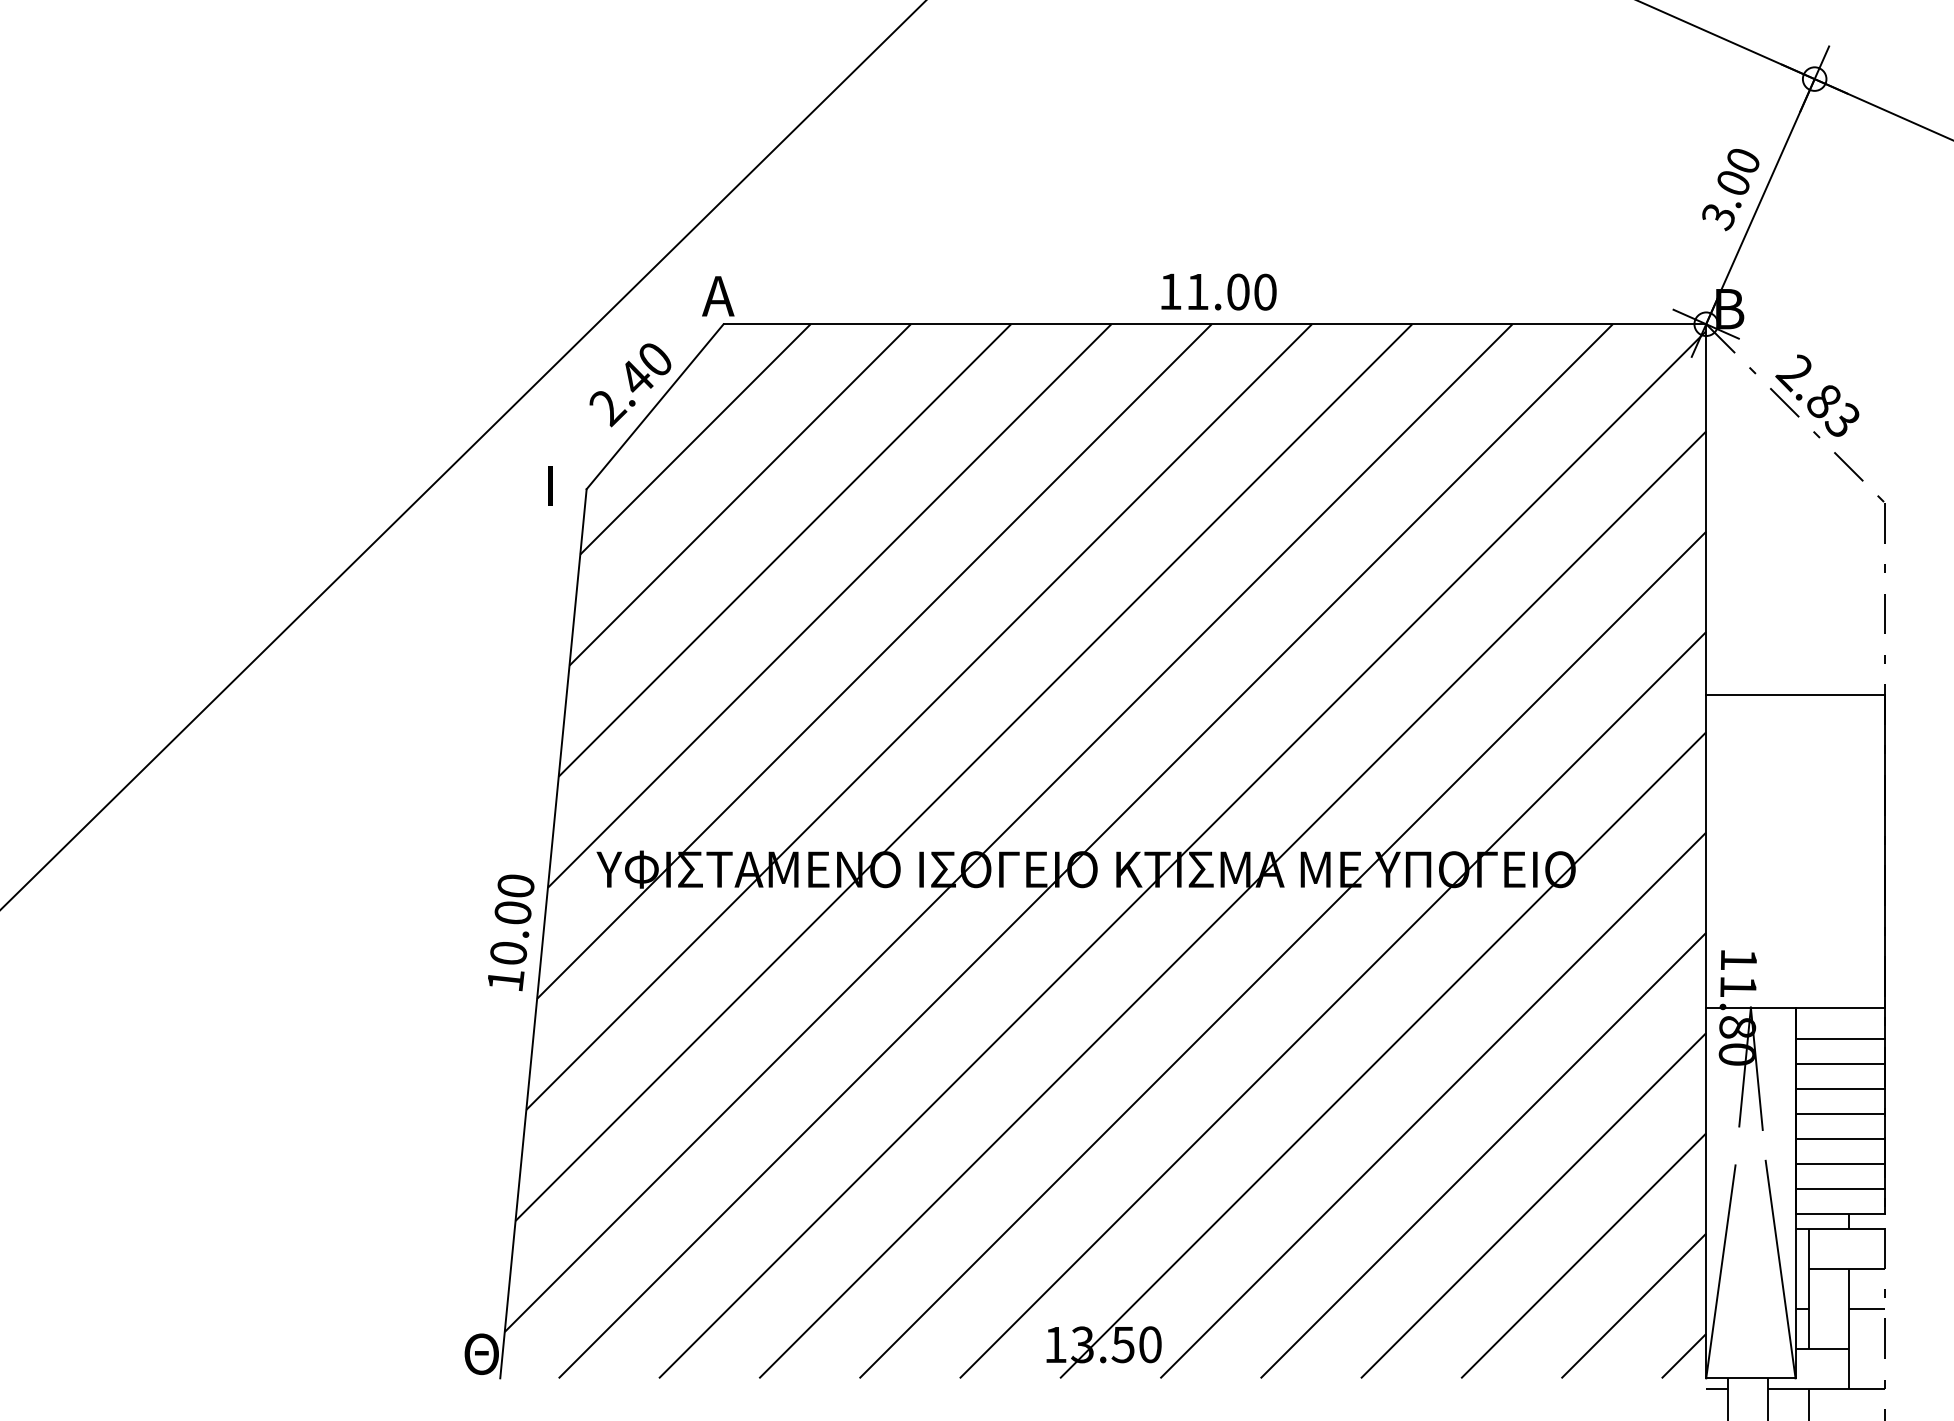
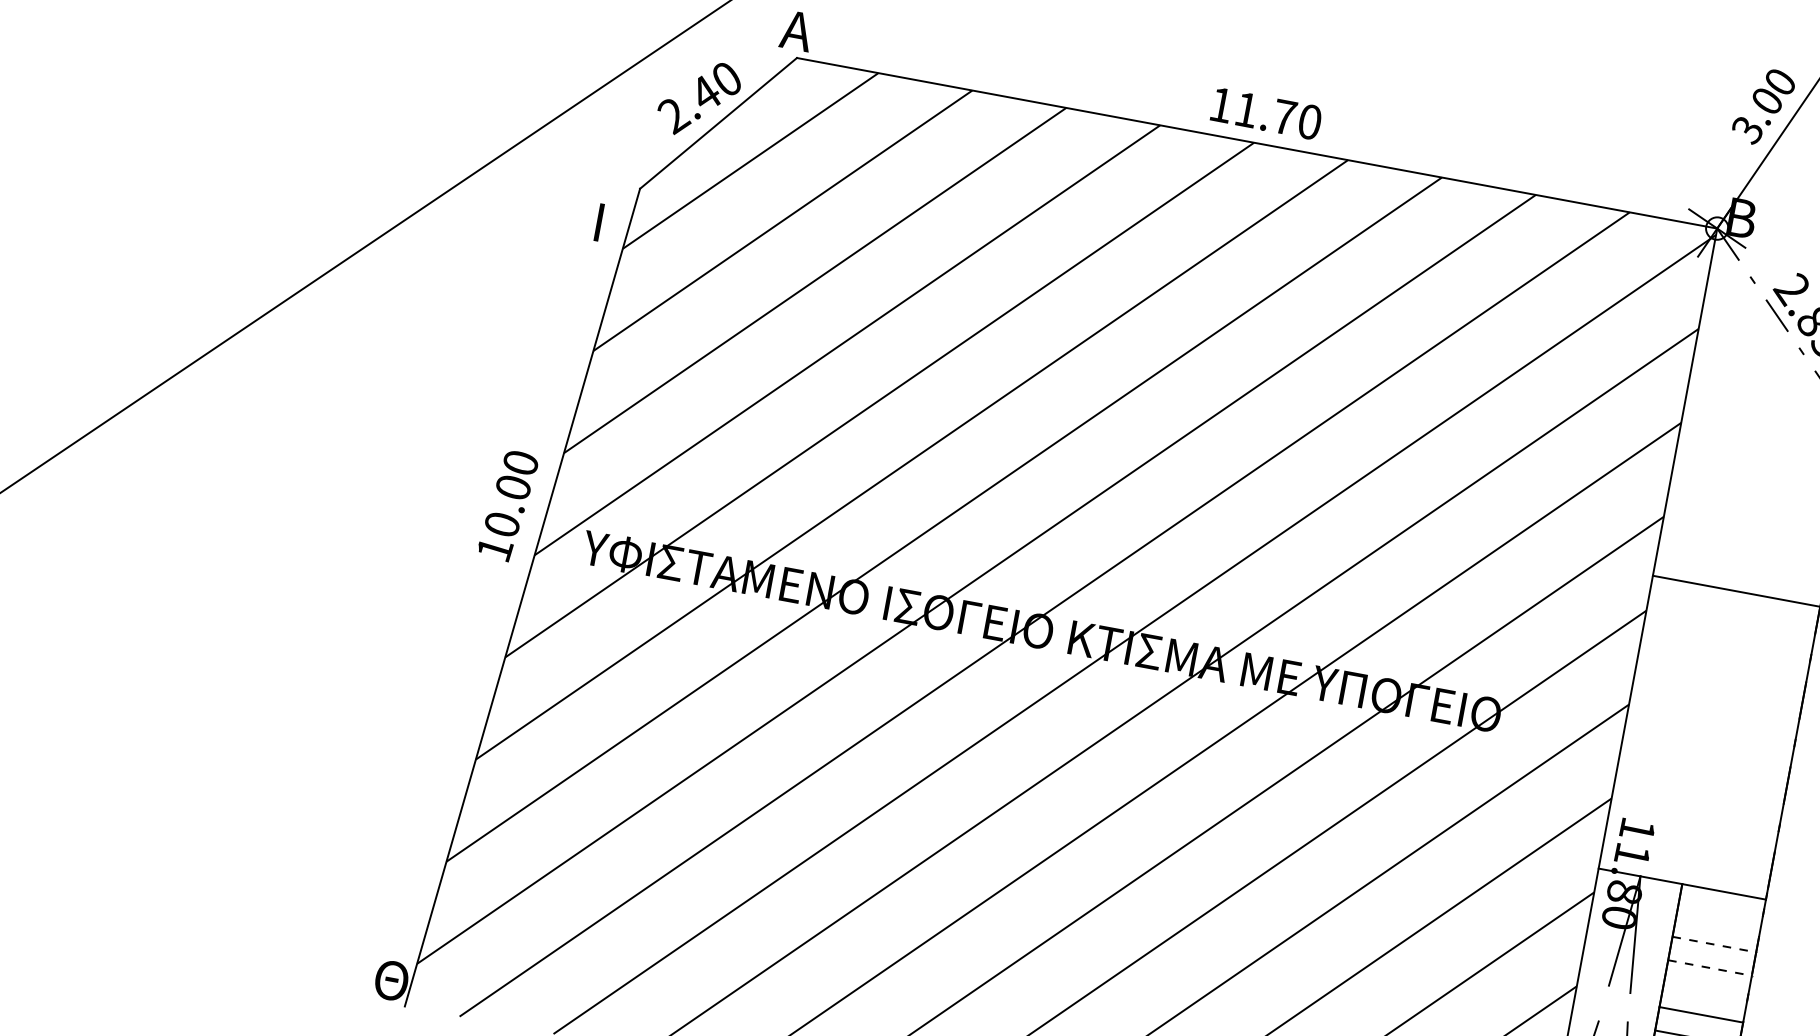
text: (1238, 291) -> (1284, 116), 11.00 -> 11.70
text: (550, 485) -> (598, 222), moved
text: (511, 932) -> (508, 505), moved
line: (1839, 1038) -> (1718, 920), removed
line: (1840, 1063) -> (1714, 944), solid -> dashed
line: (1840, 1088) -> (1710, 967), solid -> dashed
line: (1839, 1113) -> (1705, 990), removed

